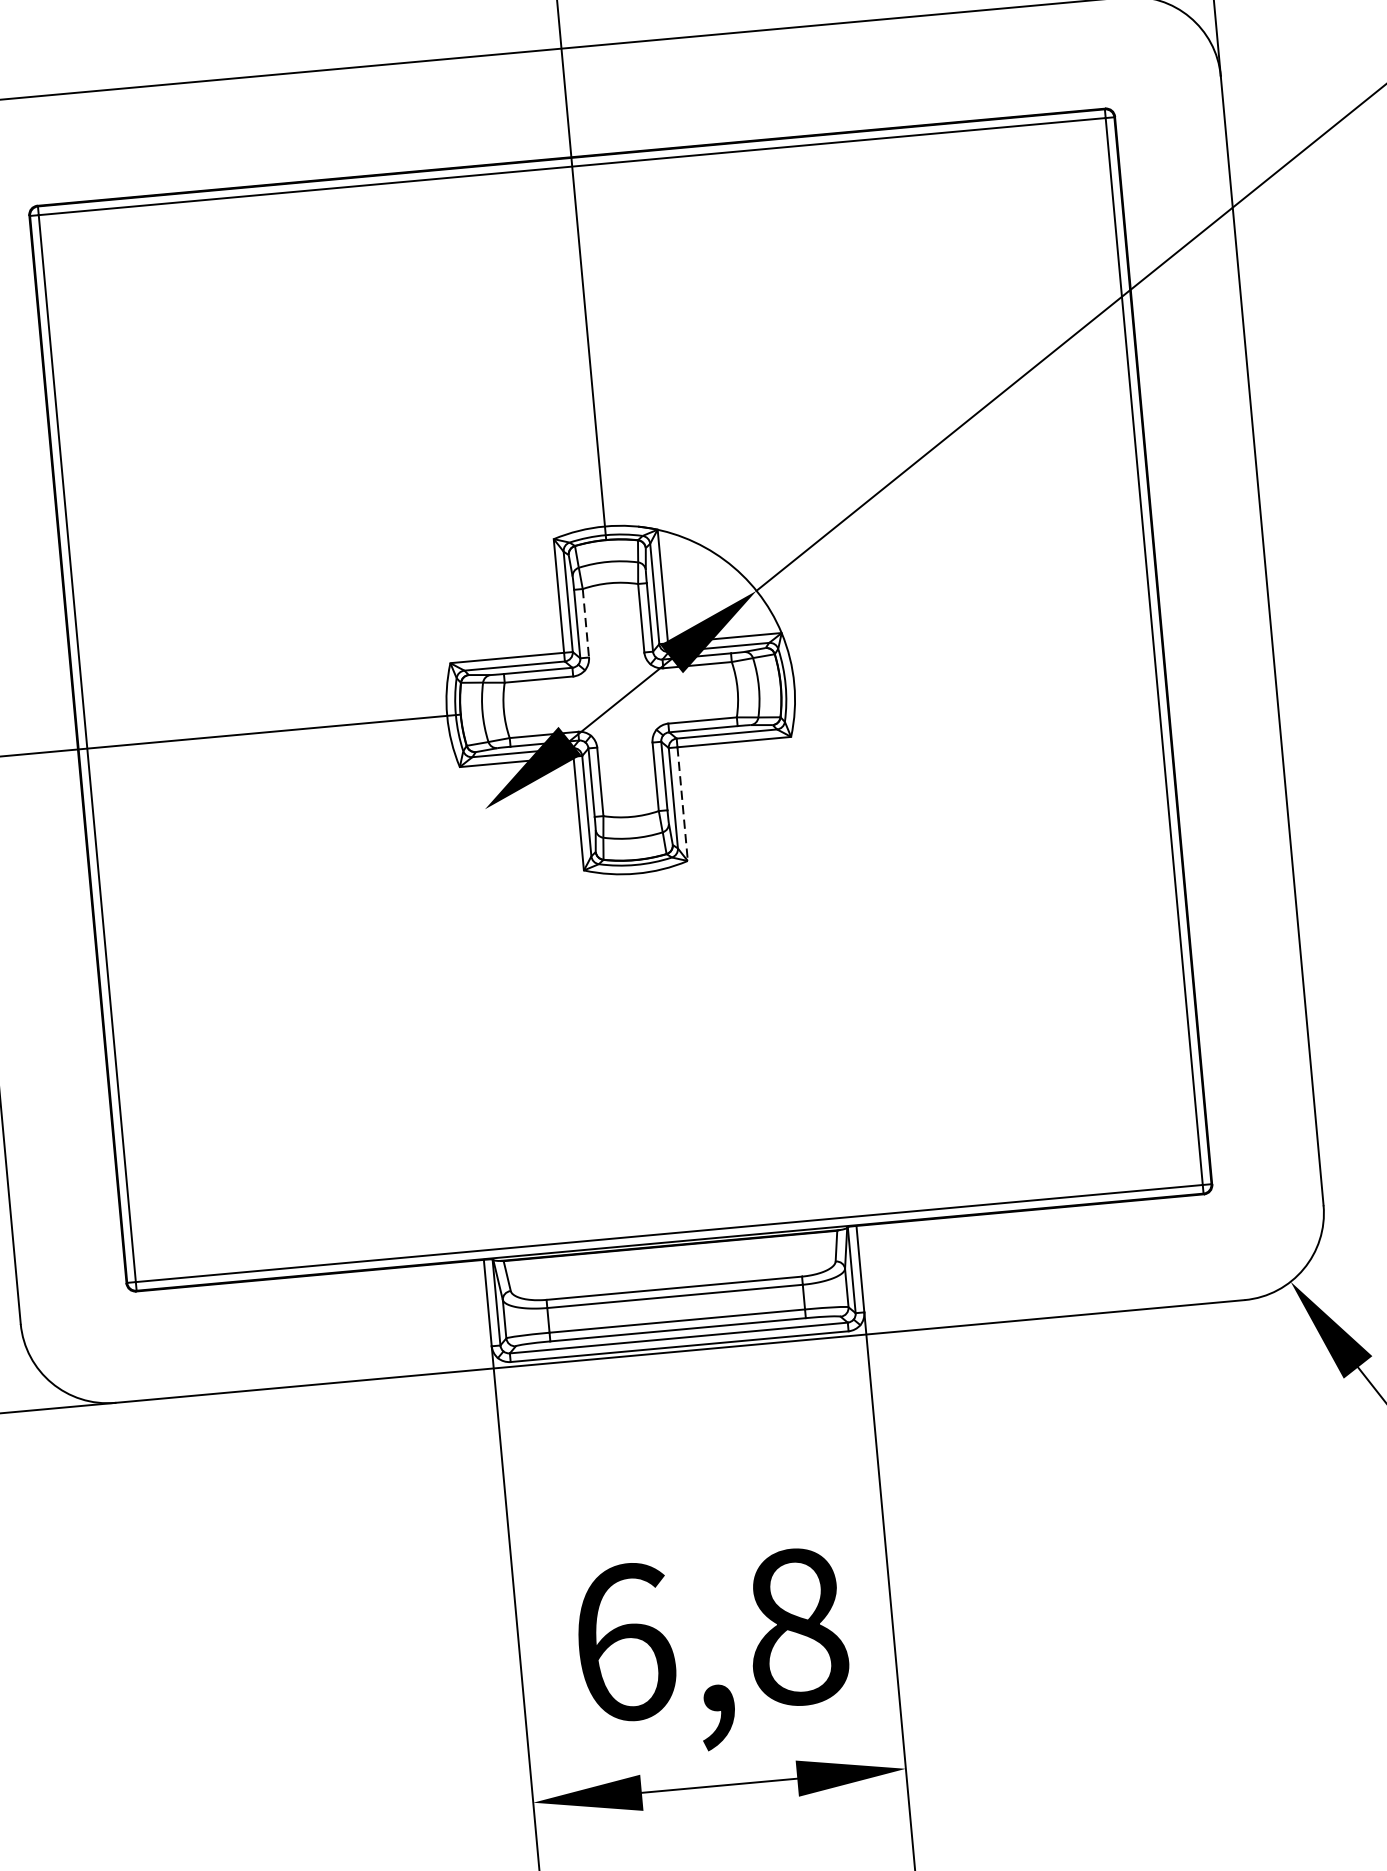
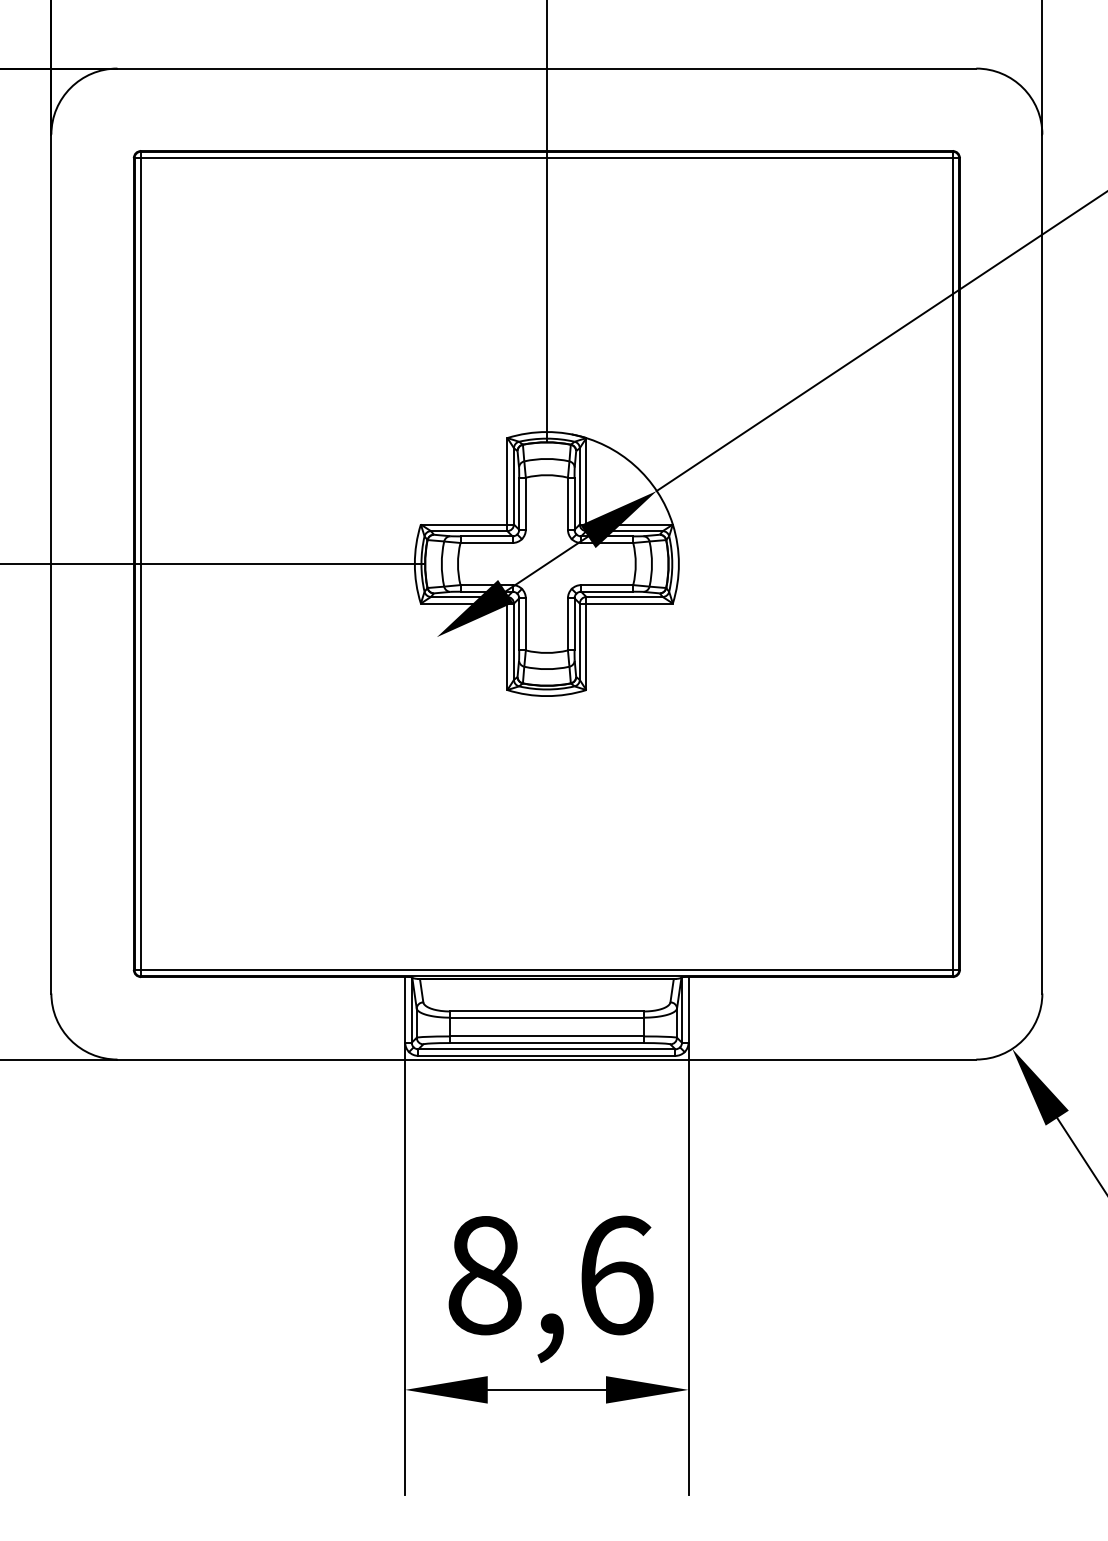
line: (585, 624) -> (525, 504), dashed -> solid
line: (682, 805) -> (586, 647), dashed -> solid
text: (710, 1634) -> (550, 1275), 6,8 -> 8,6

